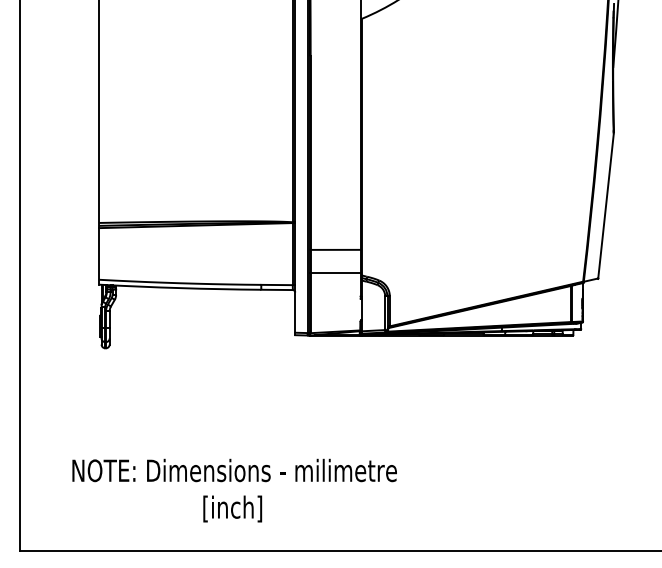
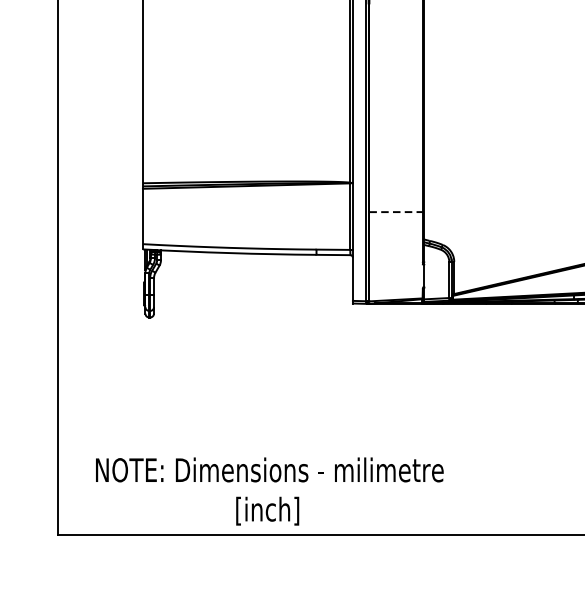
line: (335, 249) -> (396, 211), solid -> dashed
line: (334, 273) -> (394, 237), removed
text: (234, 490) -> (269, 491), moved

